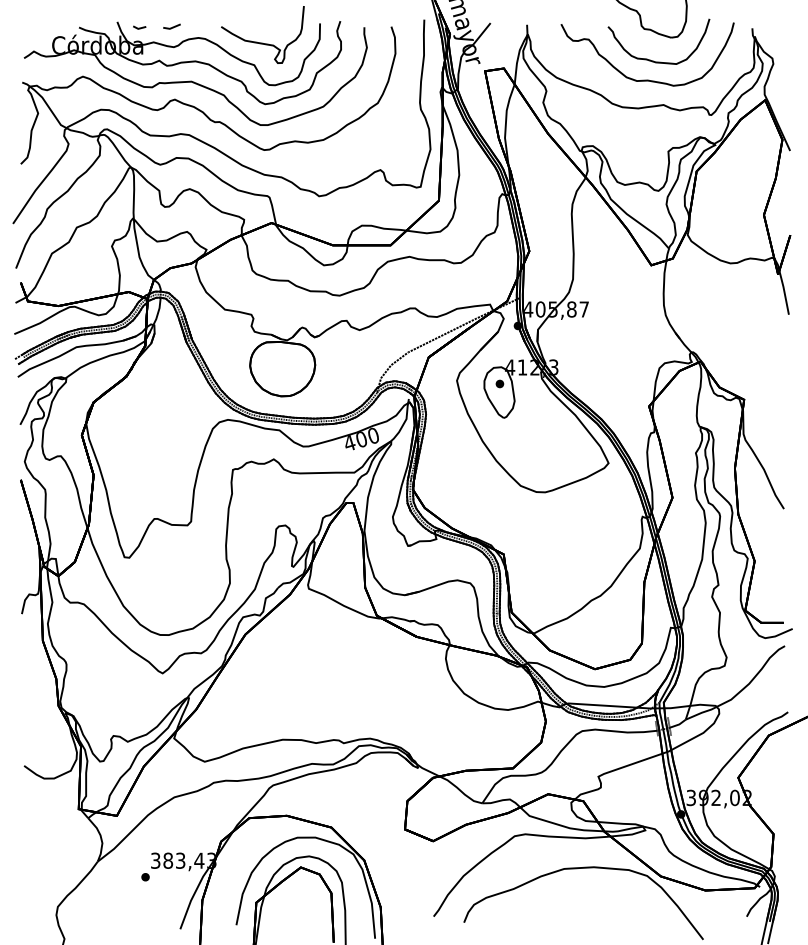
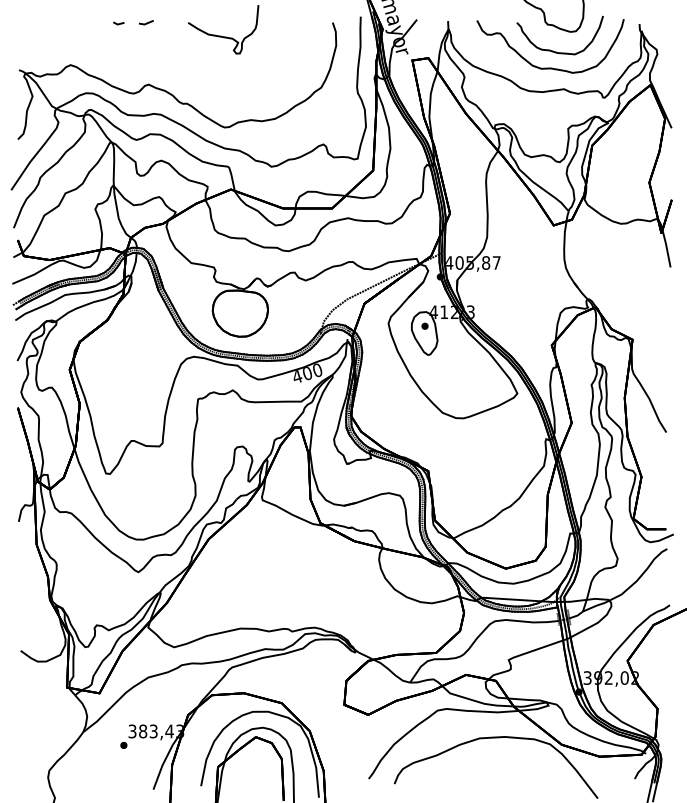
part: (191, 80) -> (162, 68), removed

